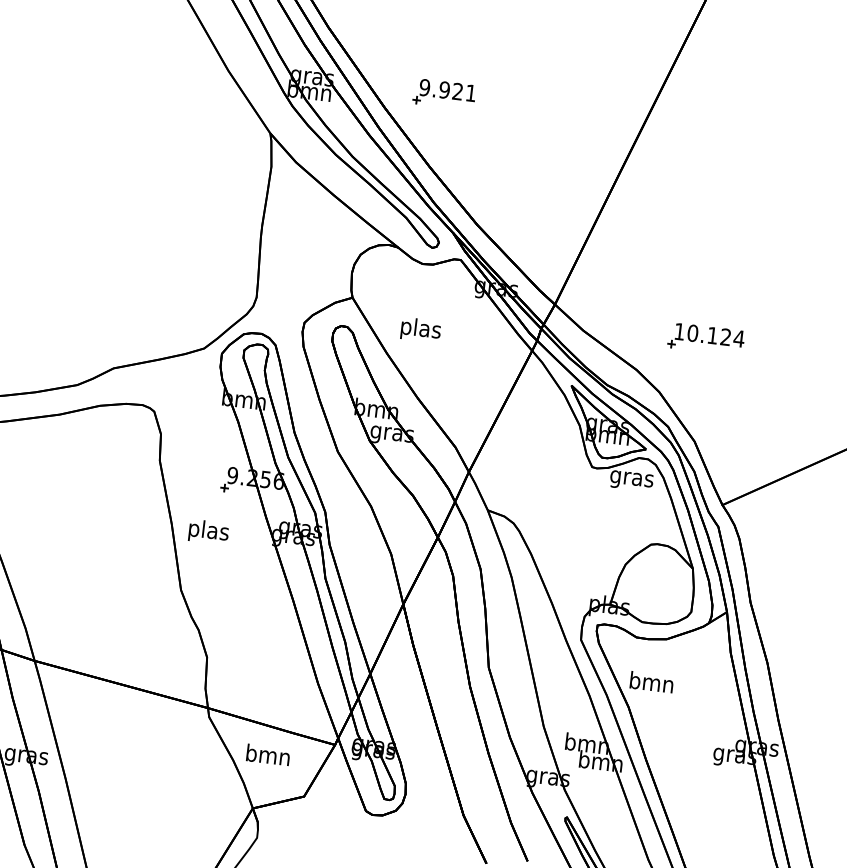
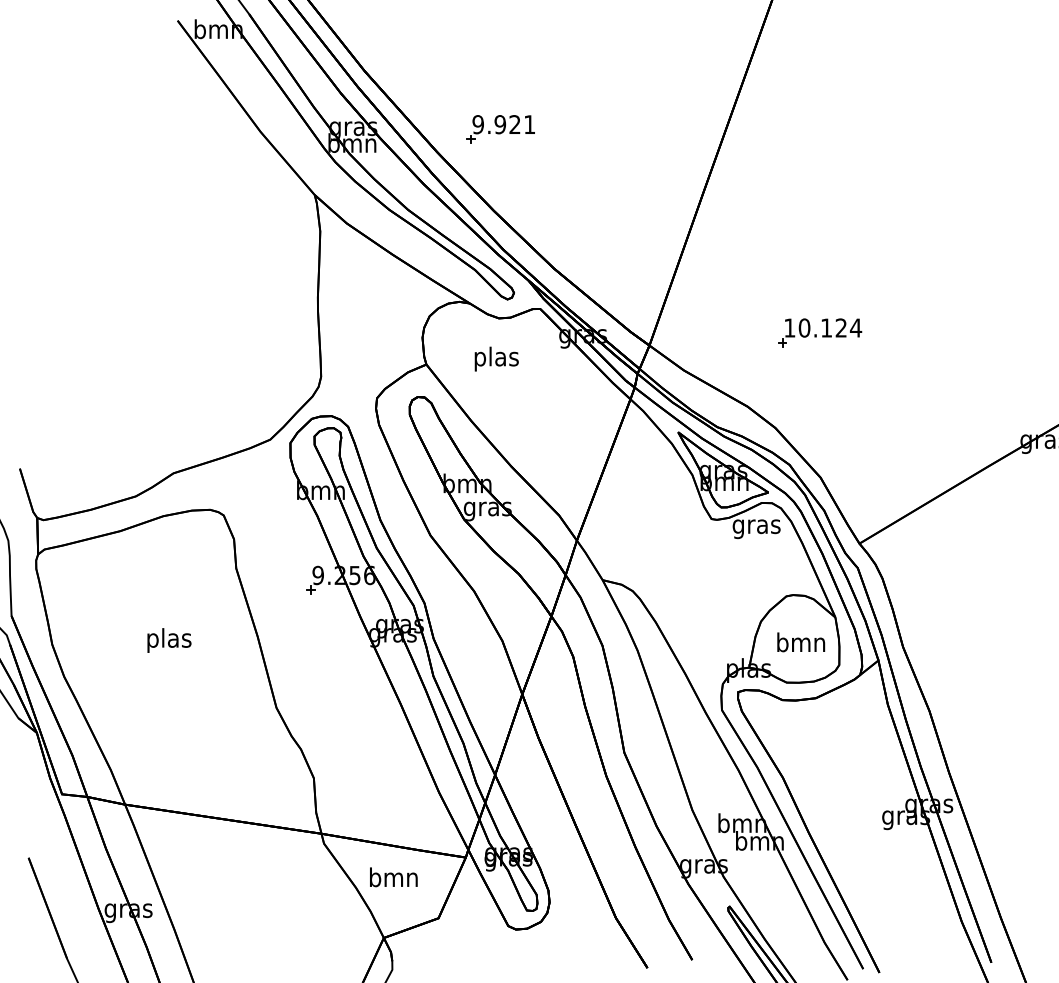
text: (420, 329) -> (496, 358), moved
part: (706, 339) -> (820, 332), moved
text: (208, 532) -> (169, 640), moved
text: (652, 682) -> (801, 642), moved

